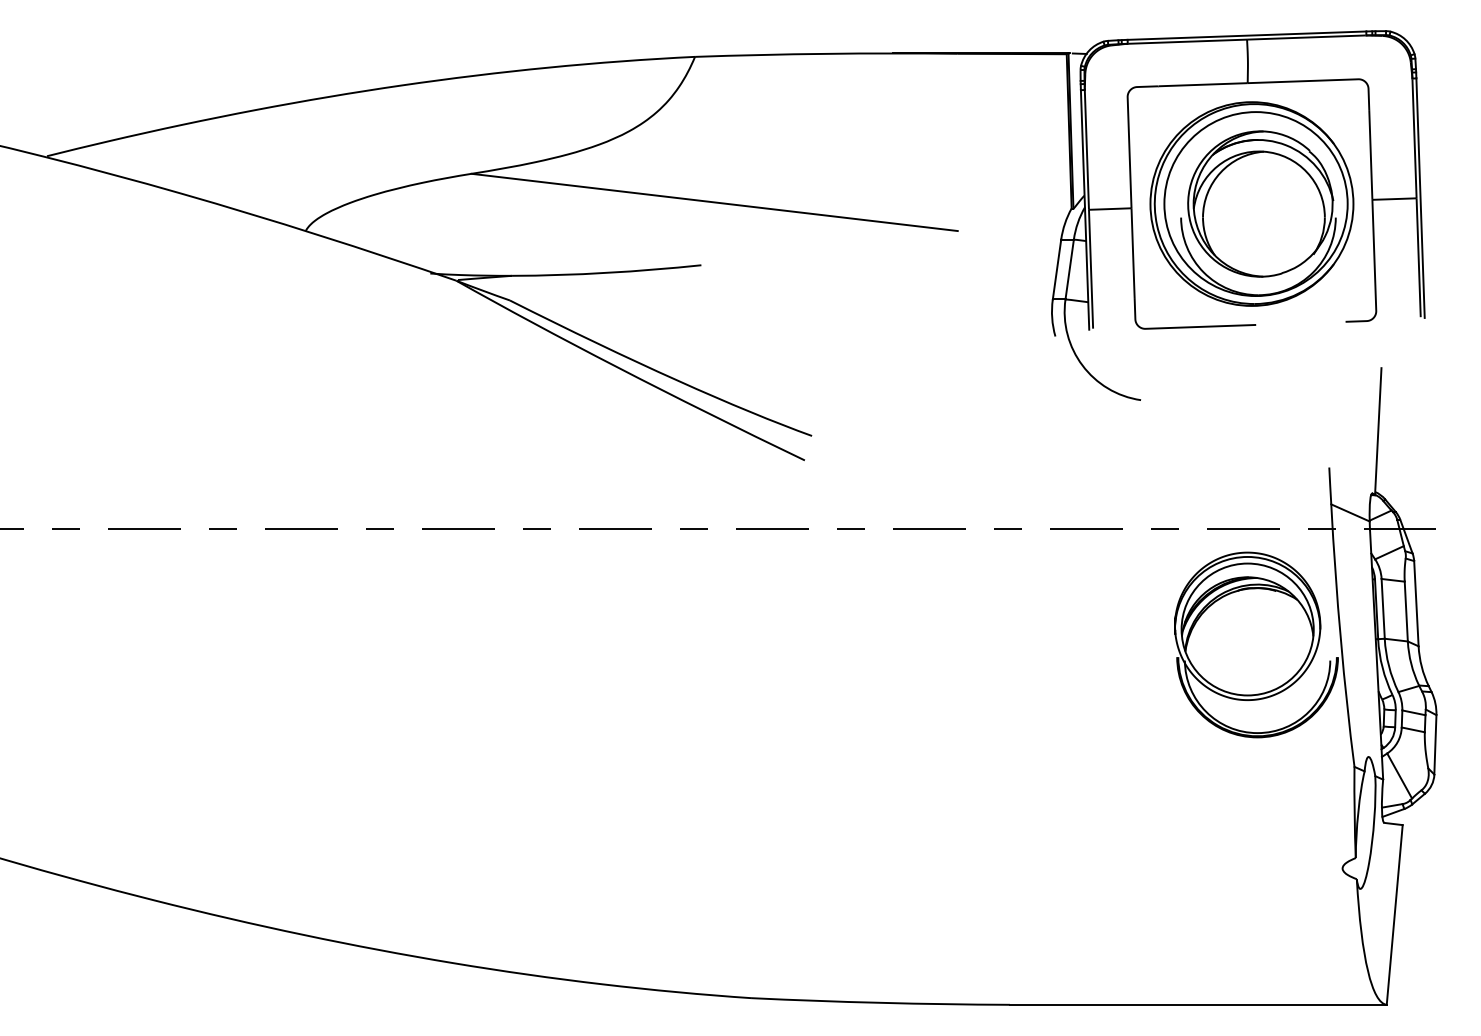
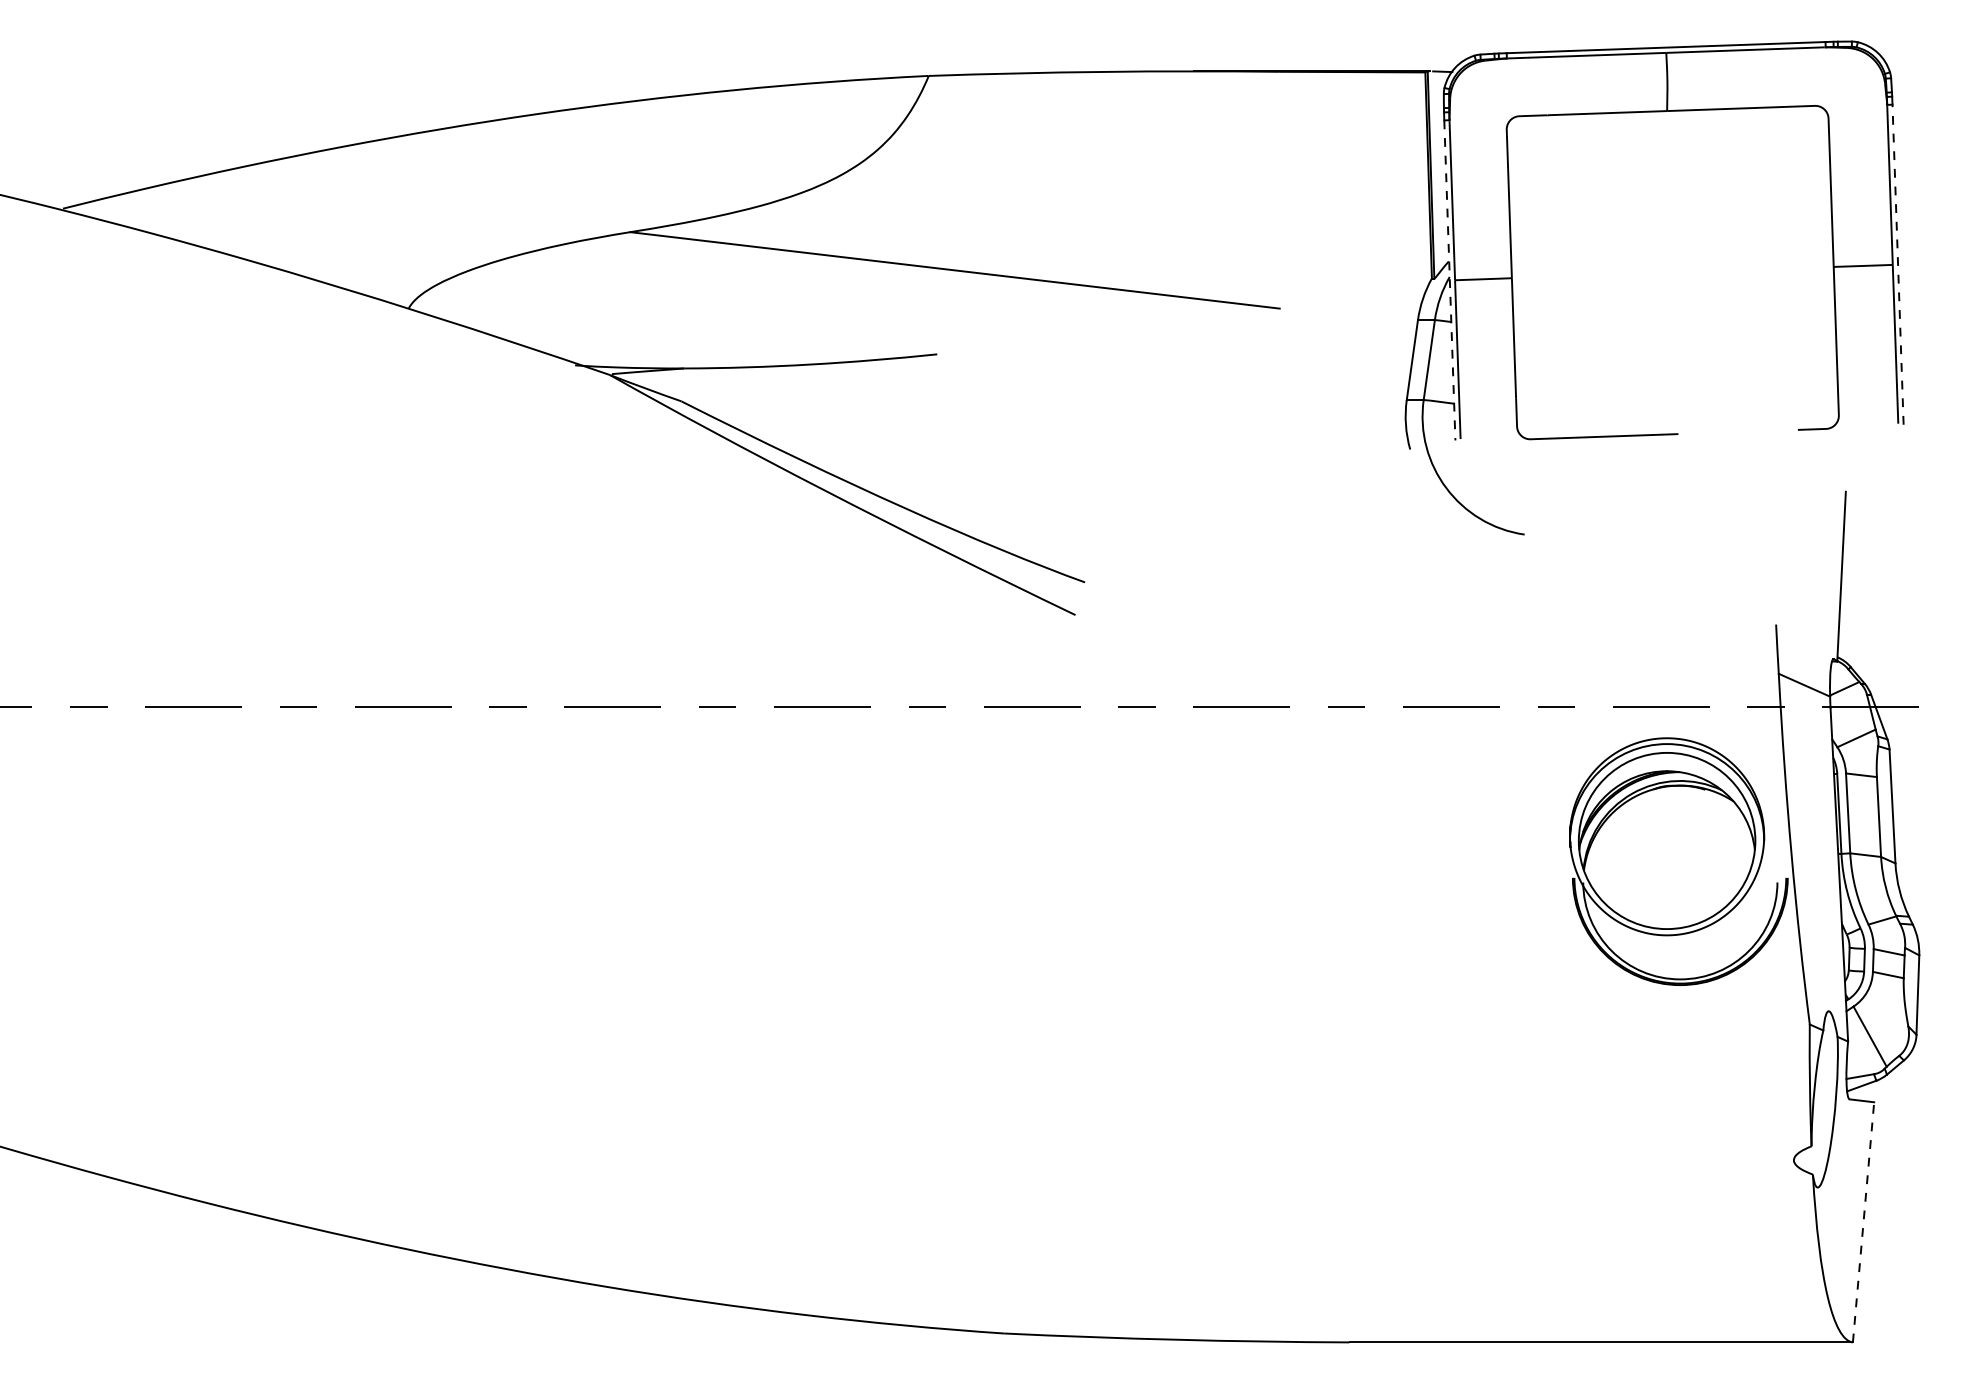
line: (1420, 198) -> (1898, 264), solid -> dashed
part: (1251, 204) -> (1672, 272), removed
line: (1084, 209) -> (1449, 280), solid -> dashed
line: (1394, 915) -> (1863, 1222), solid -> dashed

